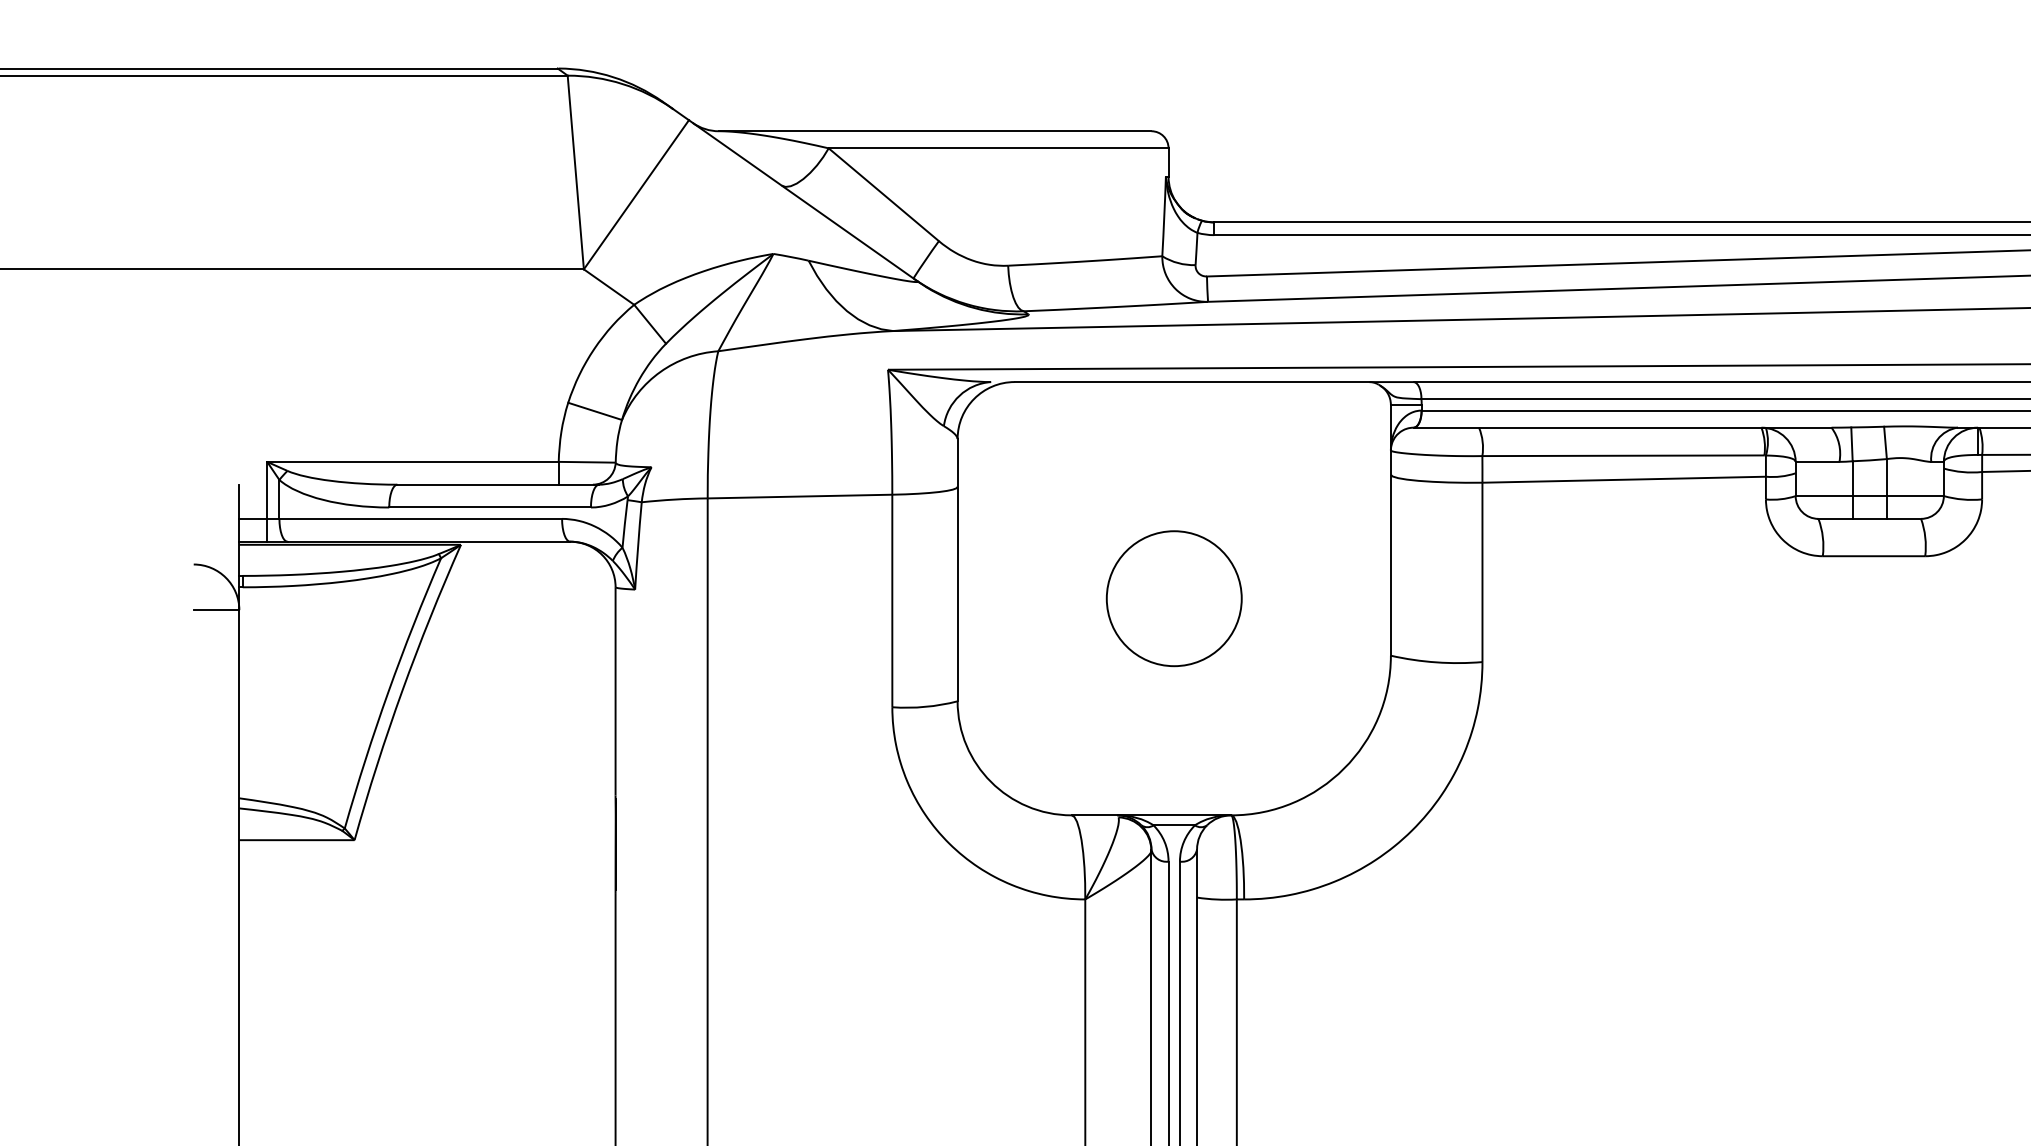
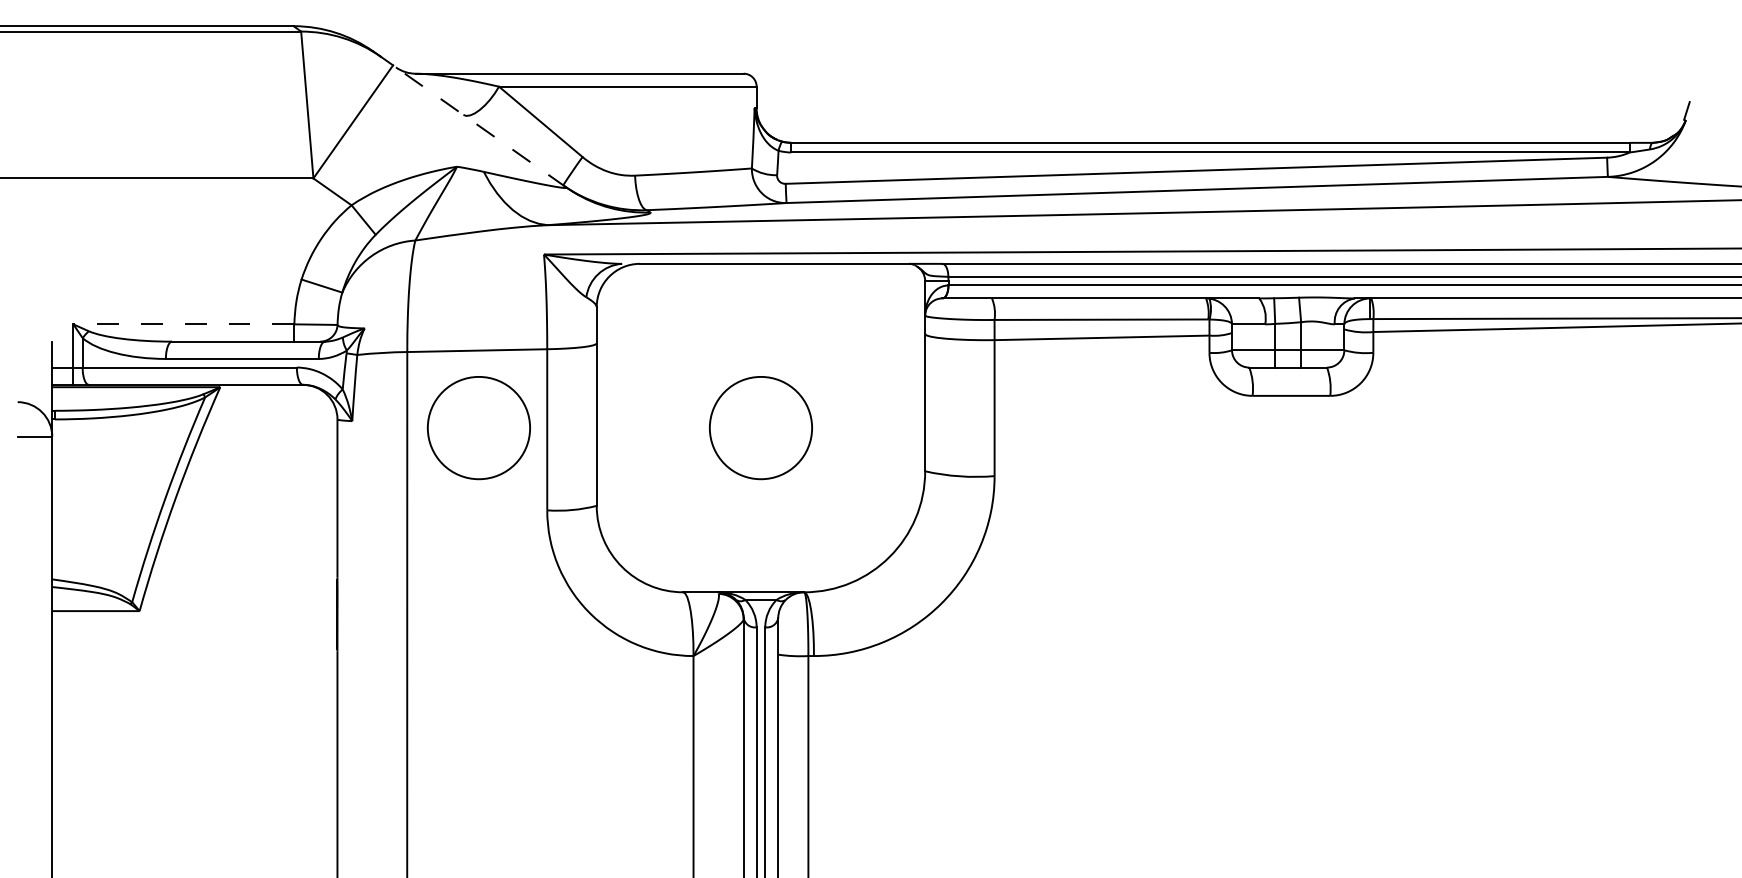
line: (802, 200) -> (479, 126), solid -> dashed
line: (412, 462) -> (183, 324), solid -> dashed
circle: (801, 599) -> (478, 428), added

